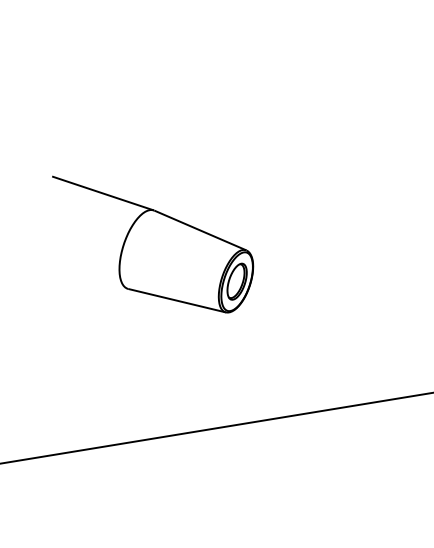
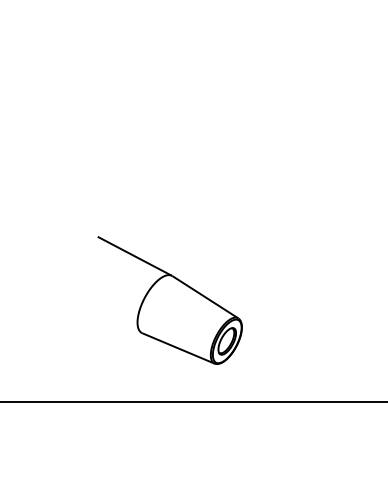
part: (155, 242) -> (169, 300), moved

